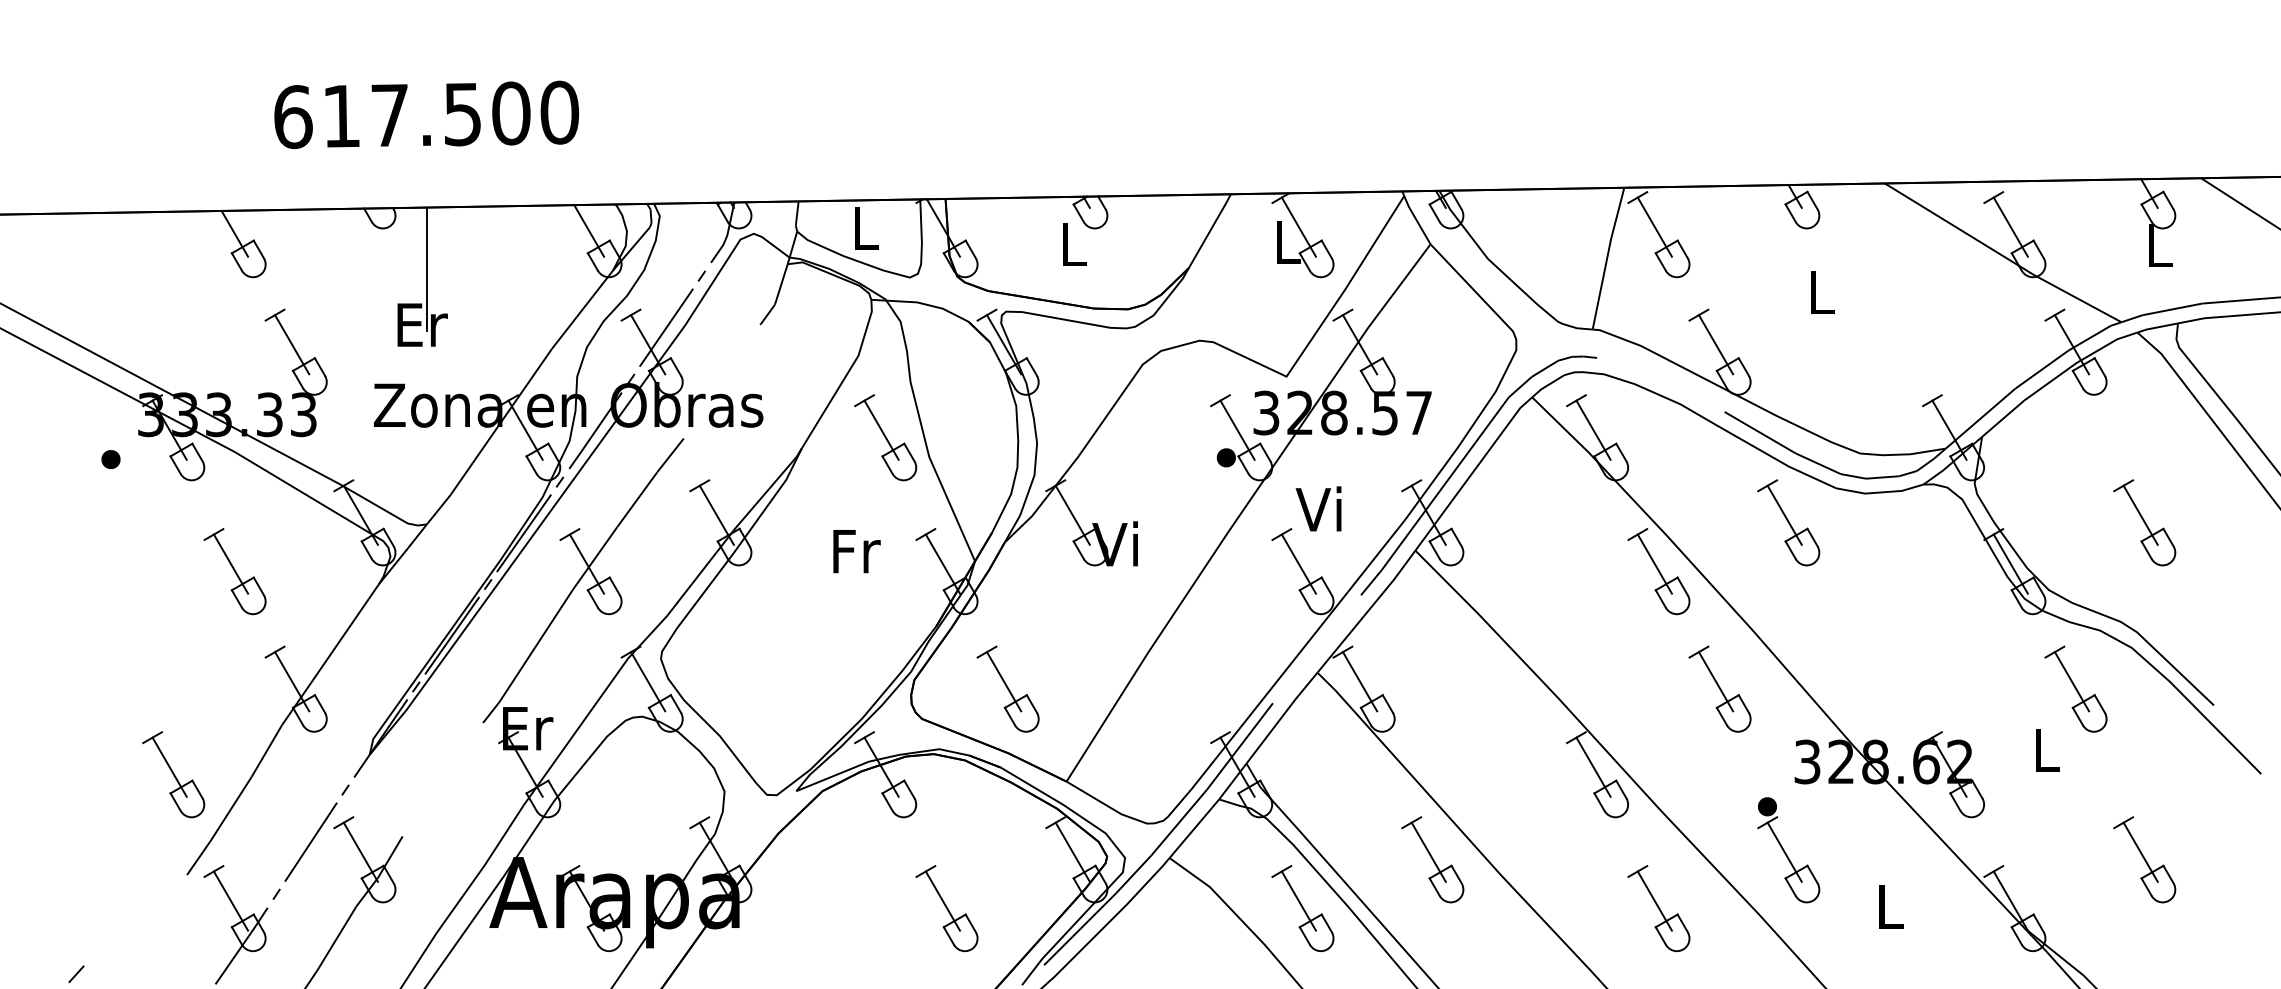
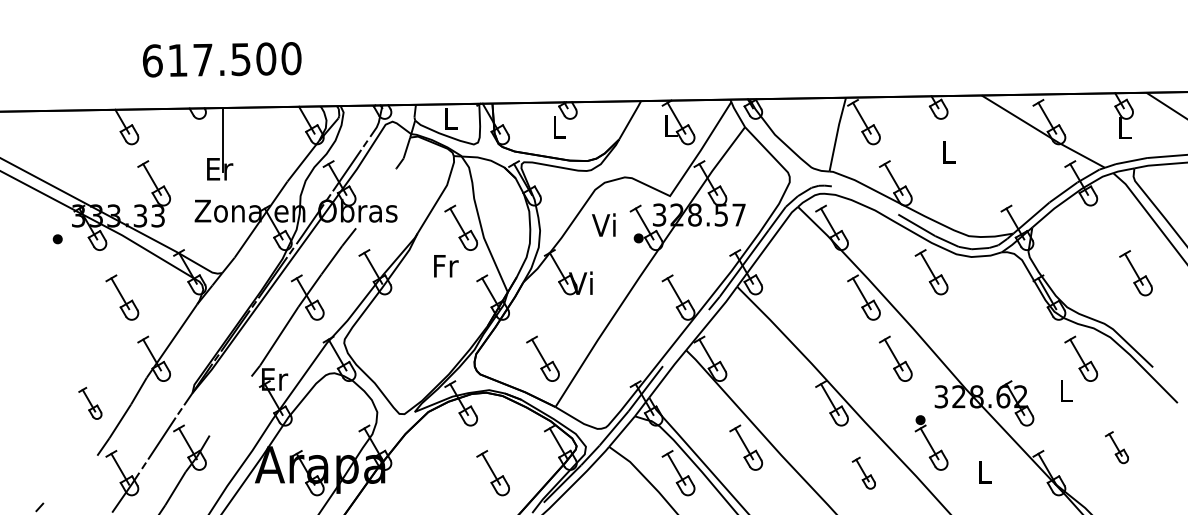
text: (1318, 507) -> (603, 224), moved
part: (2143, 523) -> (1135, 273), moved
text: (857, 552) -> (446, 266), moved
part: (1007, 688) -> (542, 358), moved
part: (173, 774) -> (90, 403), size x0.7
part: (2143, 859) -> (1116, 447), size x0.7
part: (1657, 909) -> (863, 473), size x0.7

